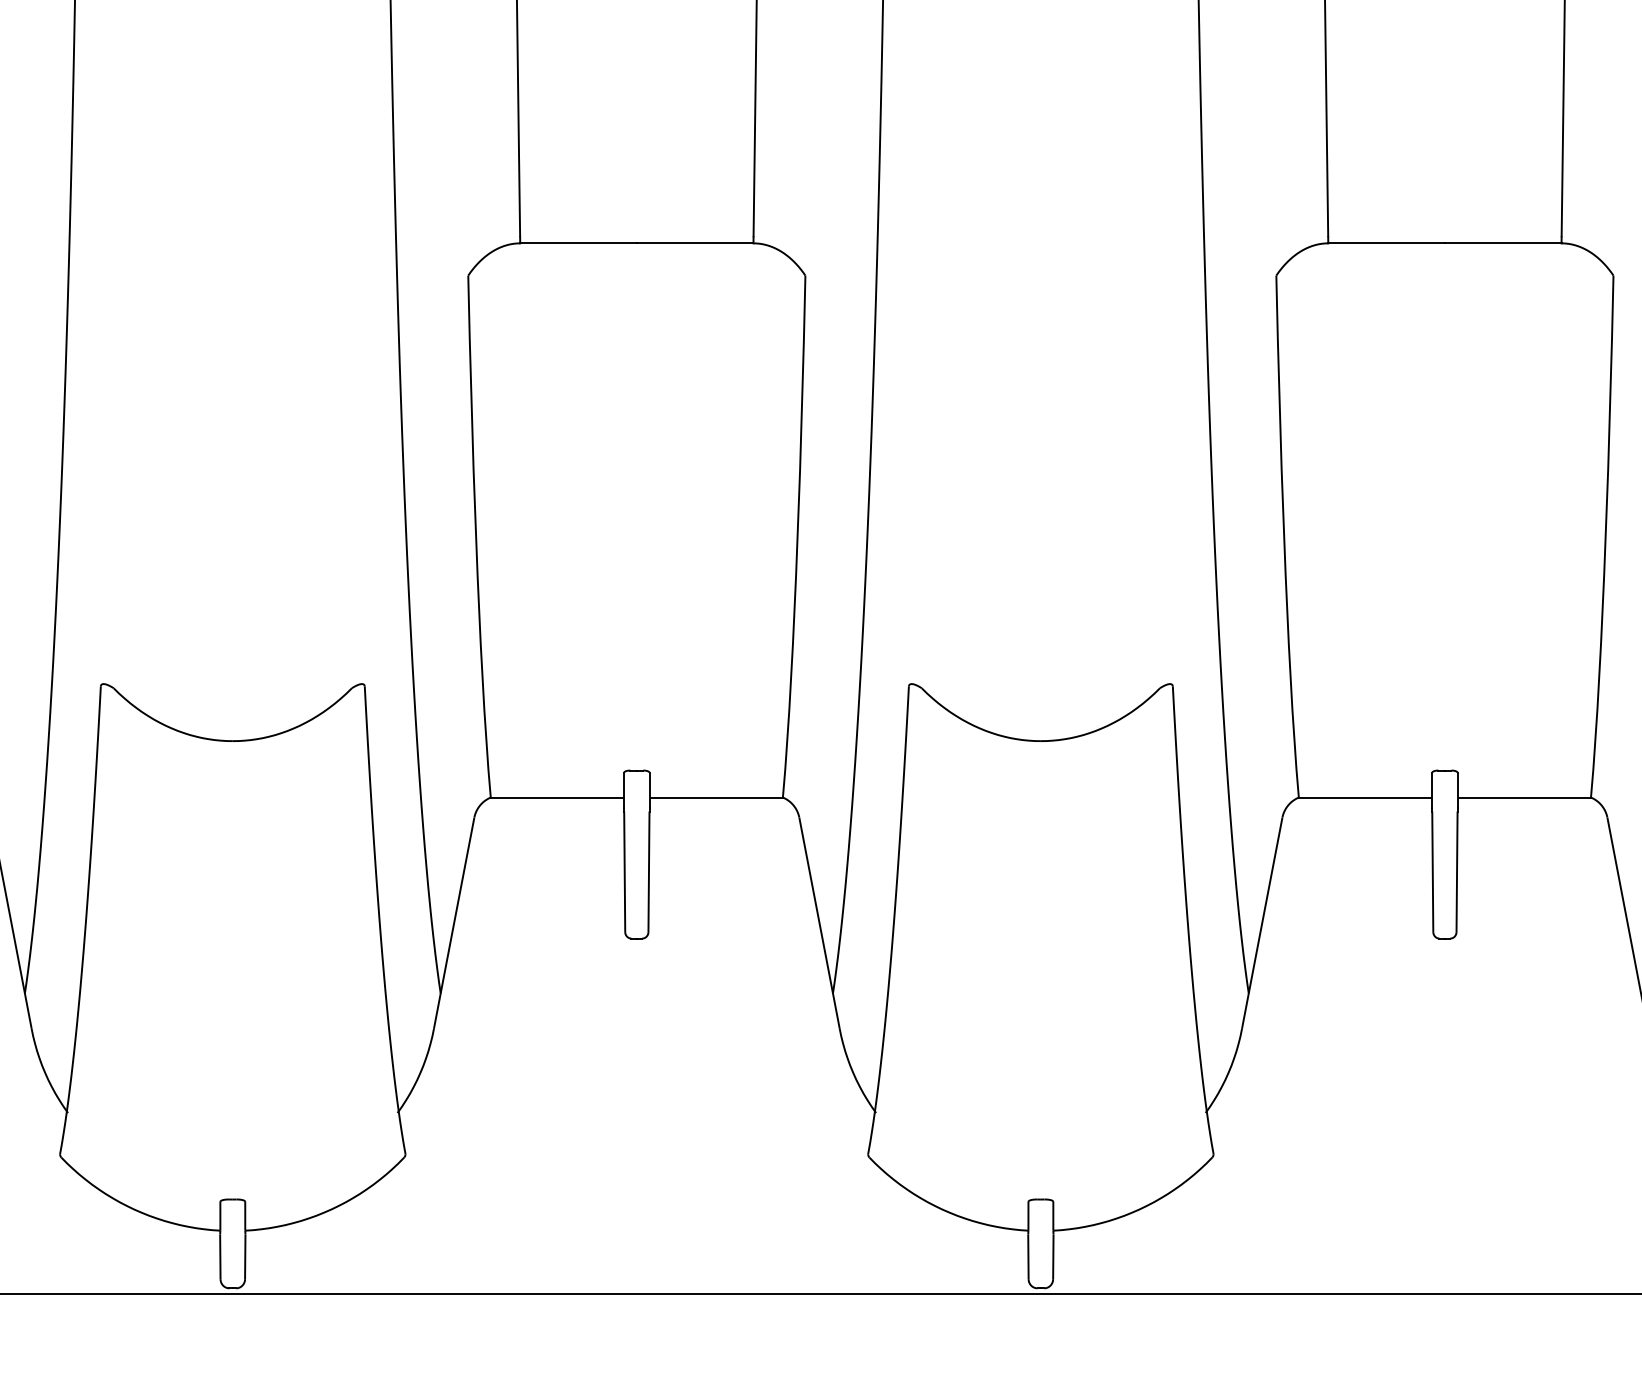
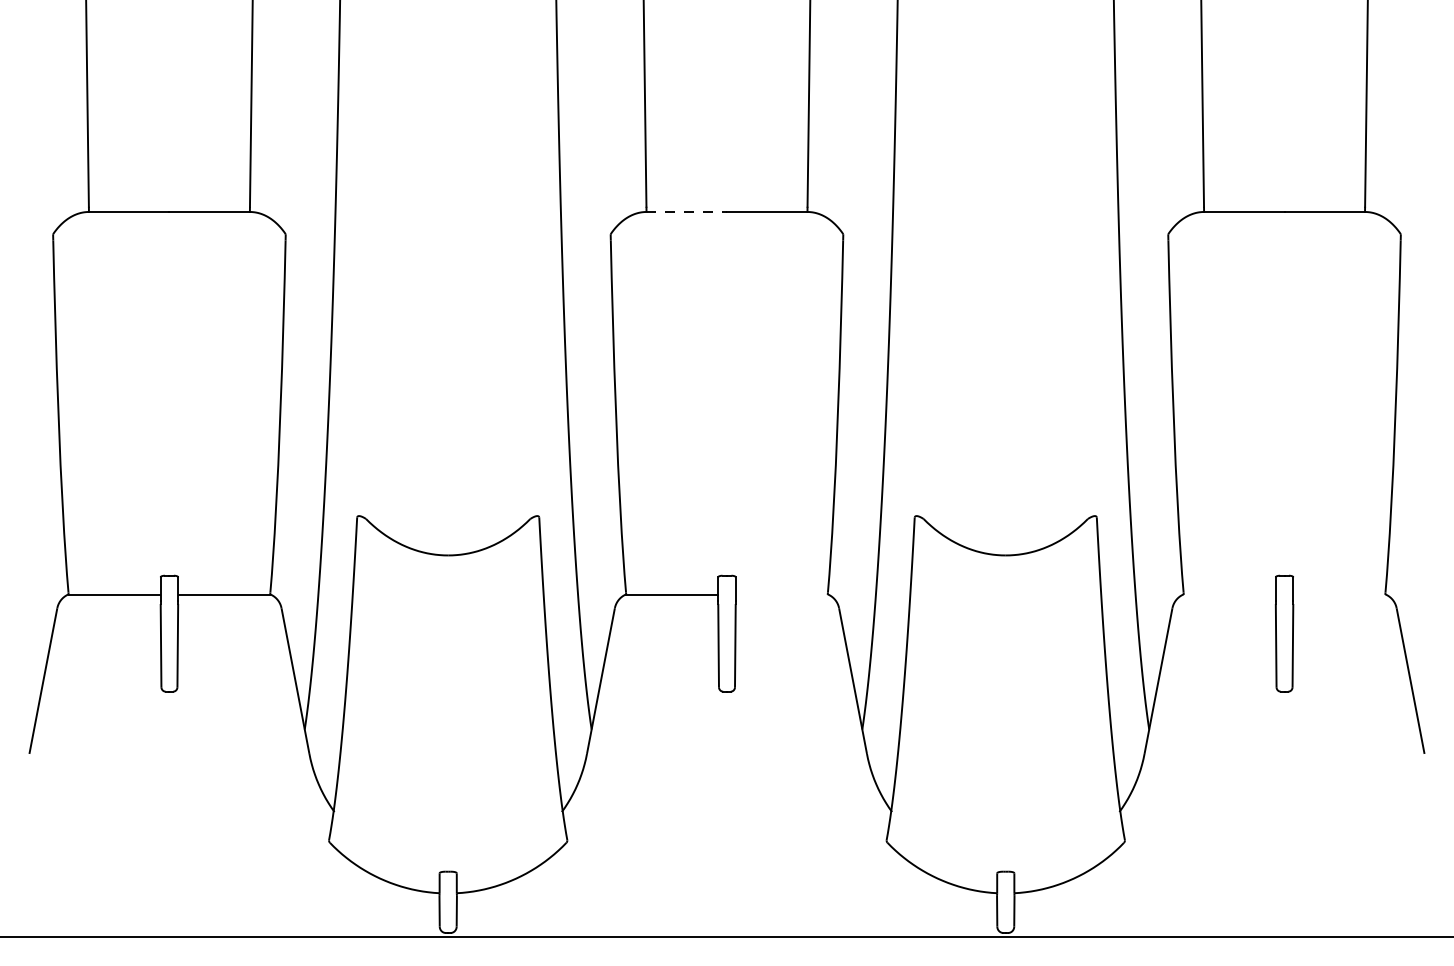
line: (579, 242) -> (687, 211), solid -> dashed
line: (715, 797) -> (781, 594), removed
line: (1365, 797) -> (1229, 594), removed
line: (1524, 797) -> (1339, 594), removed

